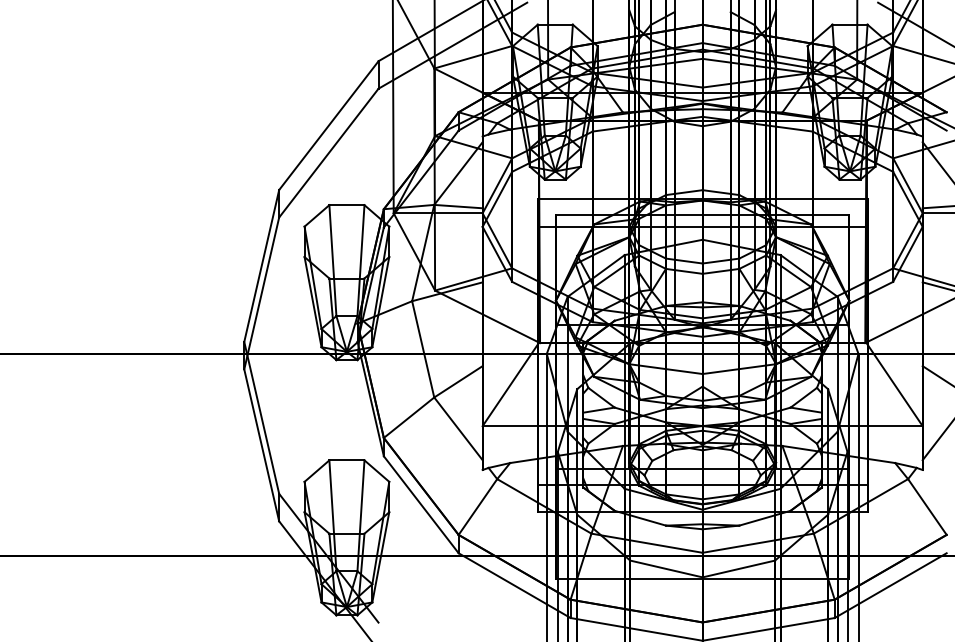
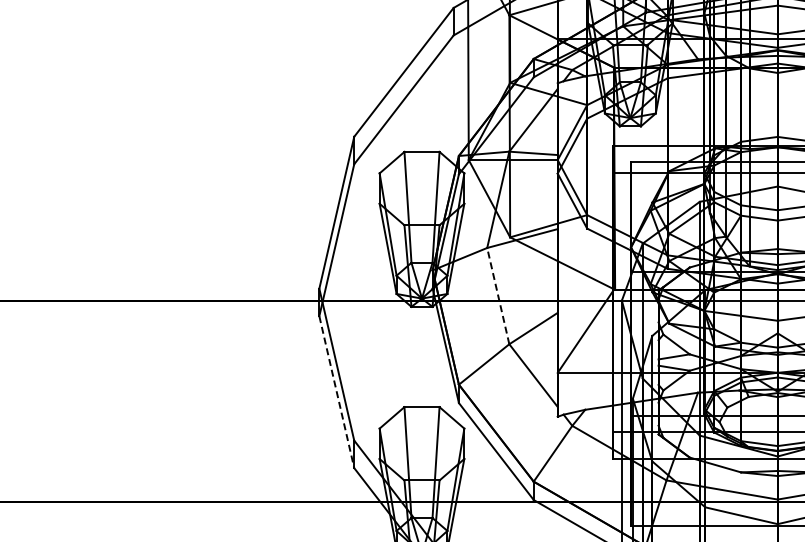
line: (423, 348) -> (498, 295), solid -> dashed
line: (261, 445) -> (336, 392), solid -> dashed

